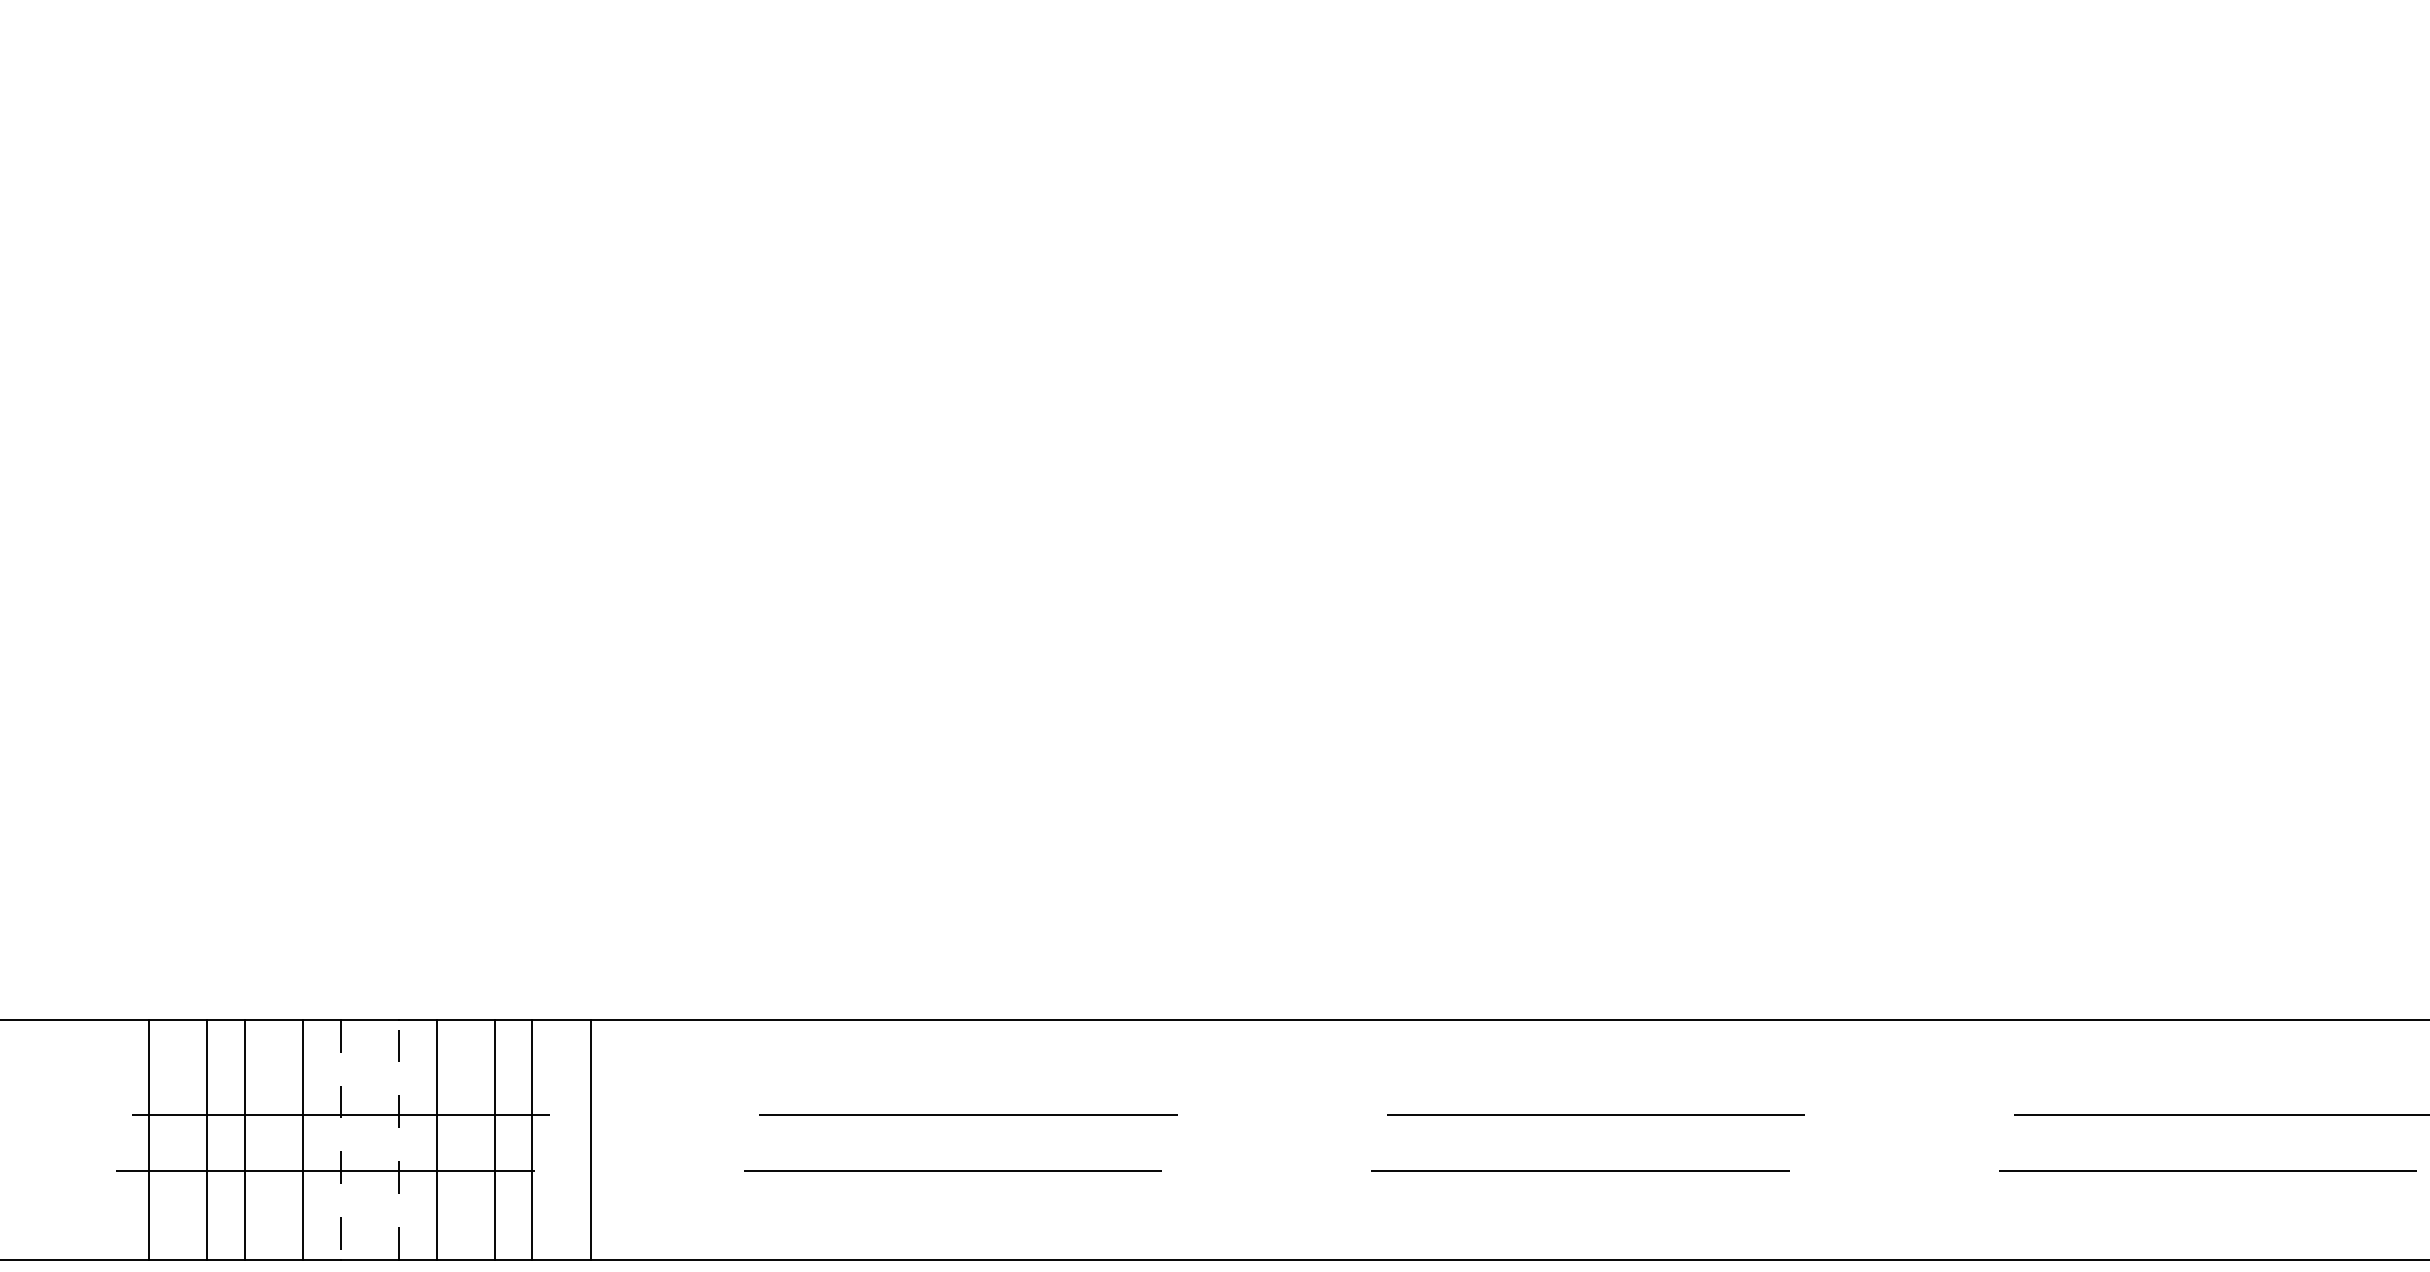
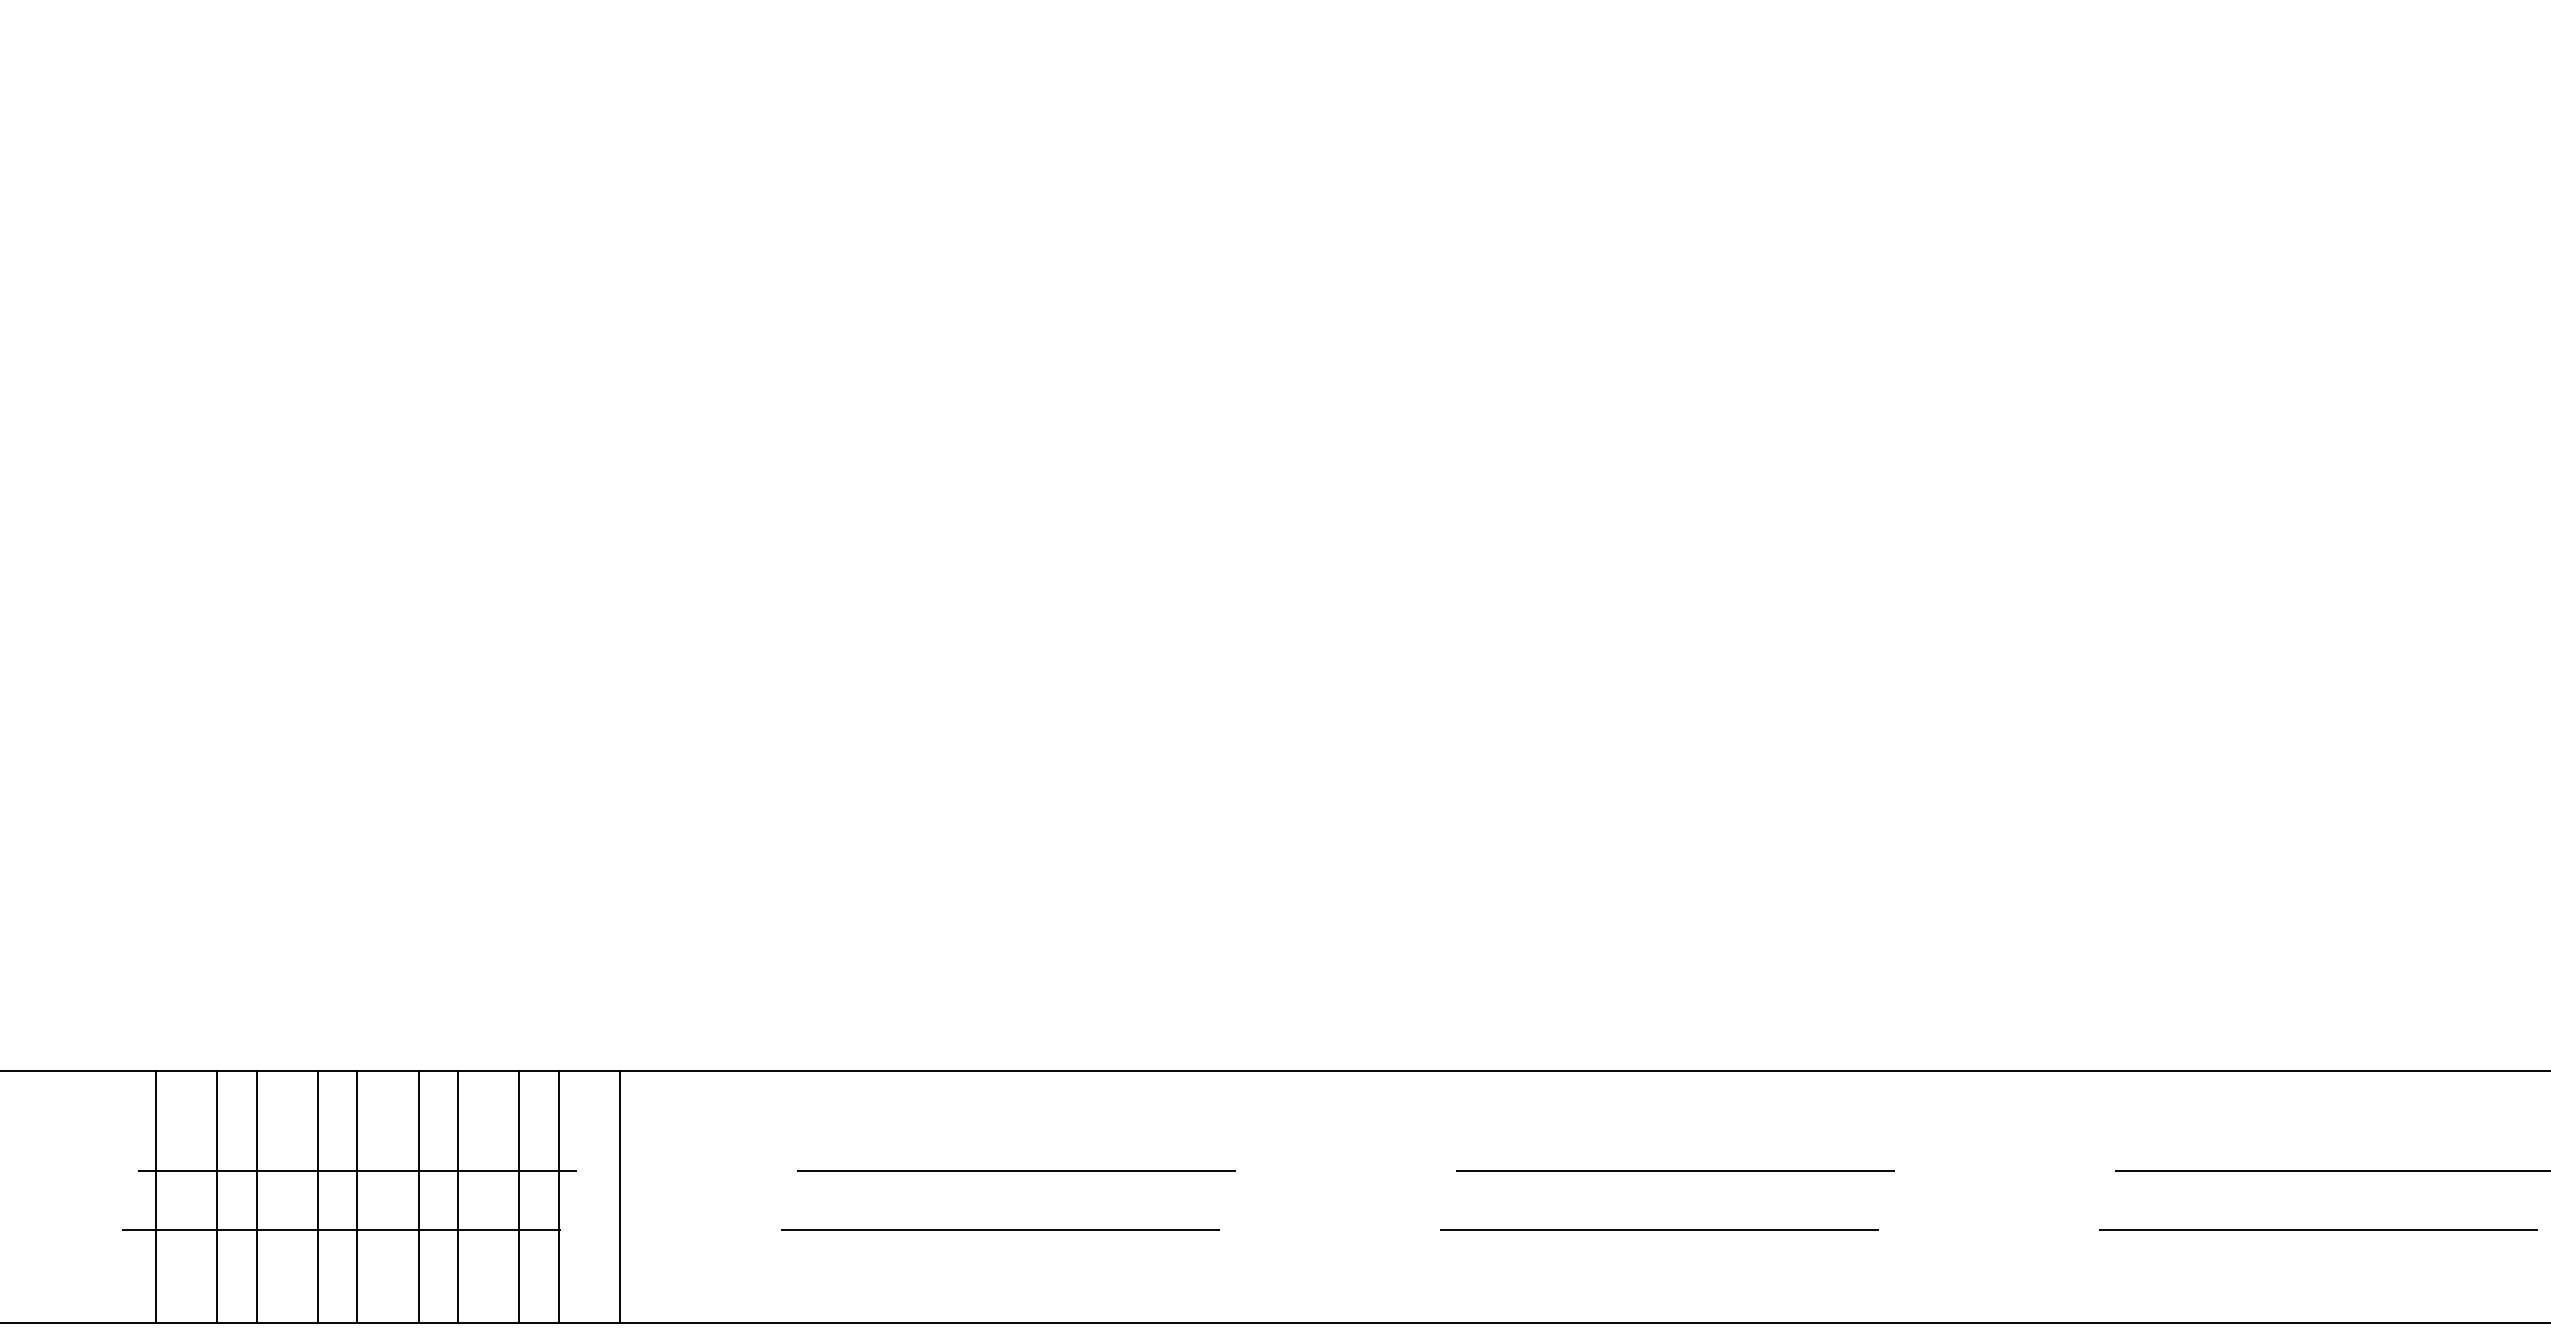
line: (398, 1139) -> (418, 1196), dashed -> solid
line: (340, 1140) -> (357, 1197), dashed -> solid

